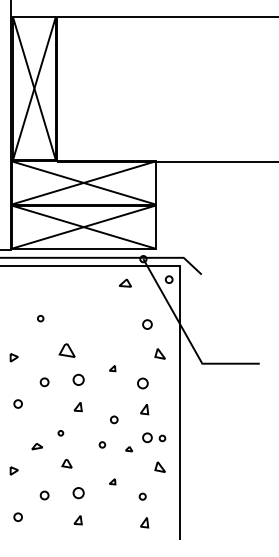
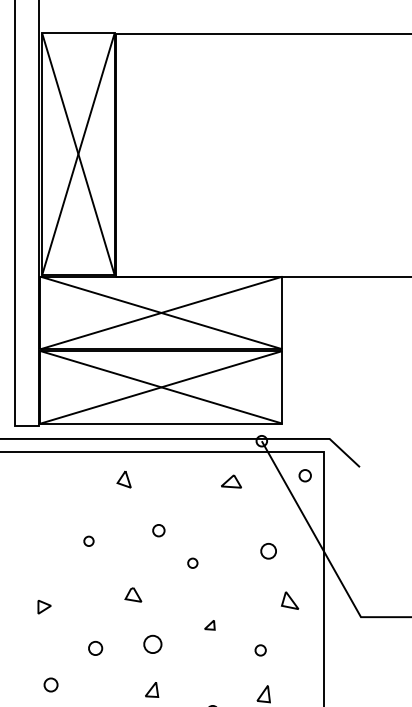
part: (61, 281) -> (123, 478), added
part: (82, 312) -> (159, 530), added
part: (102, 331) -> (192, 562), added
part: (66, 350) -> (132, 594), size x0.62
part: (142, 383) -> (260, 650), size x0.62

